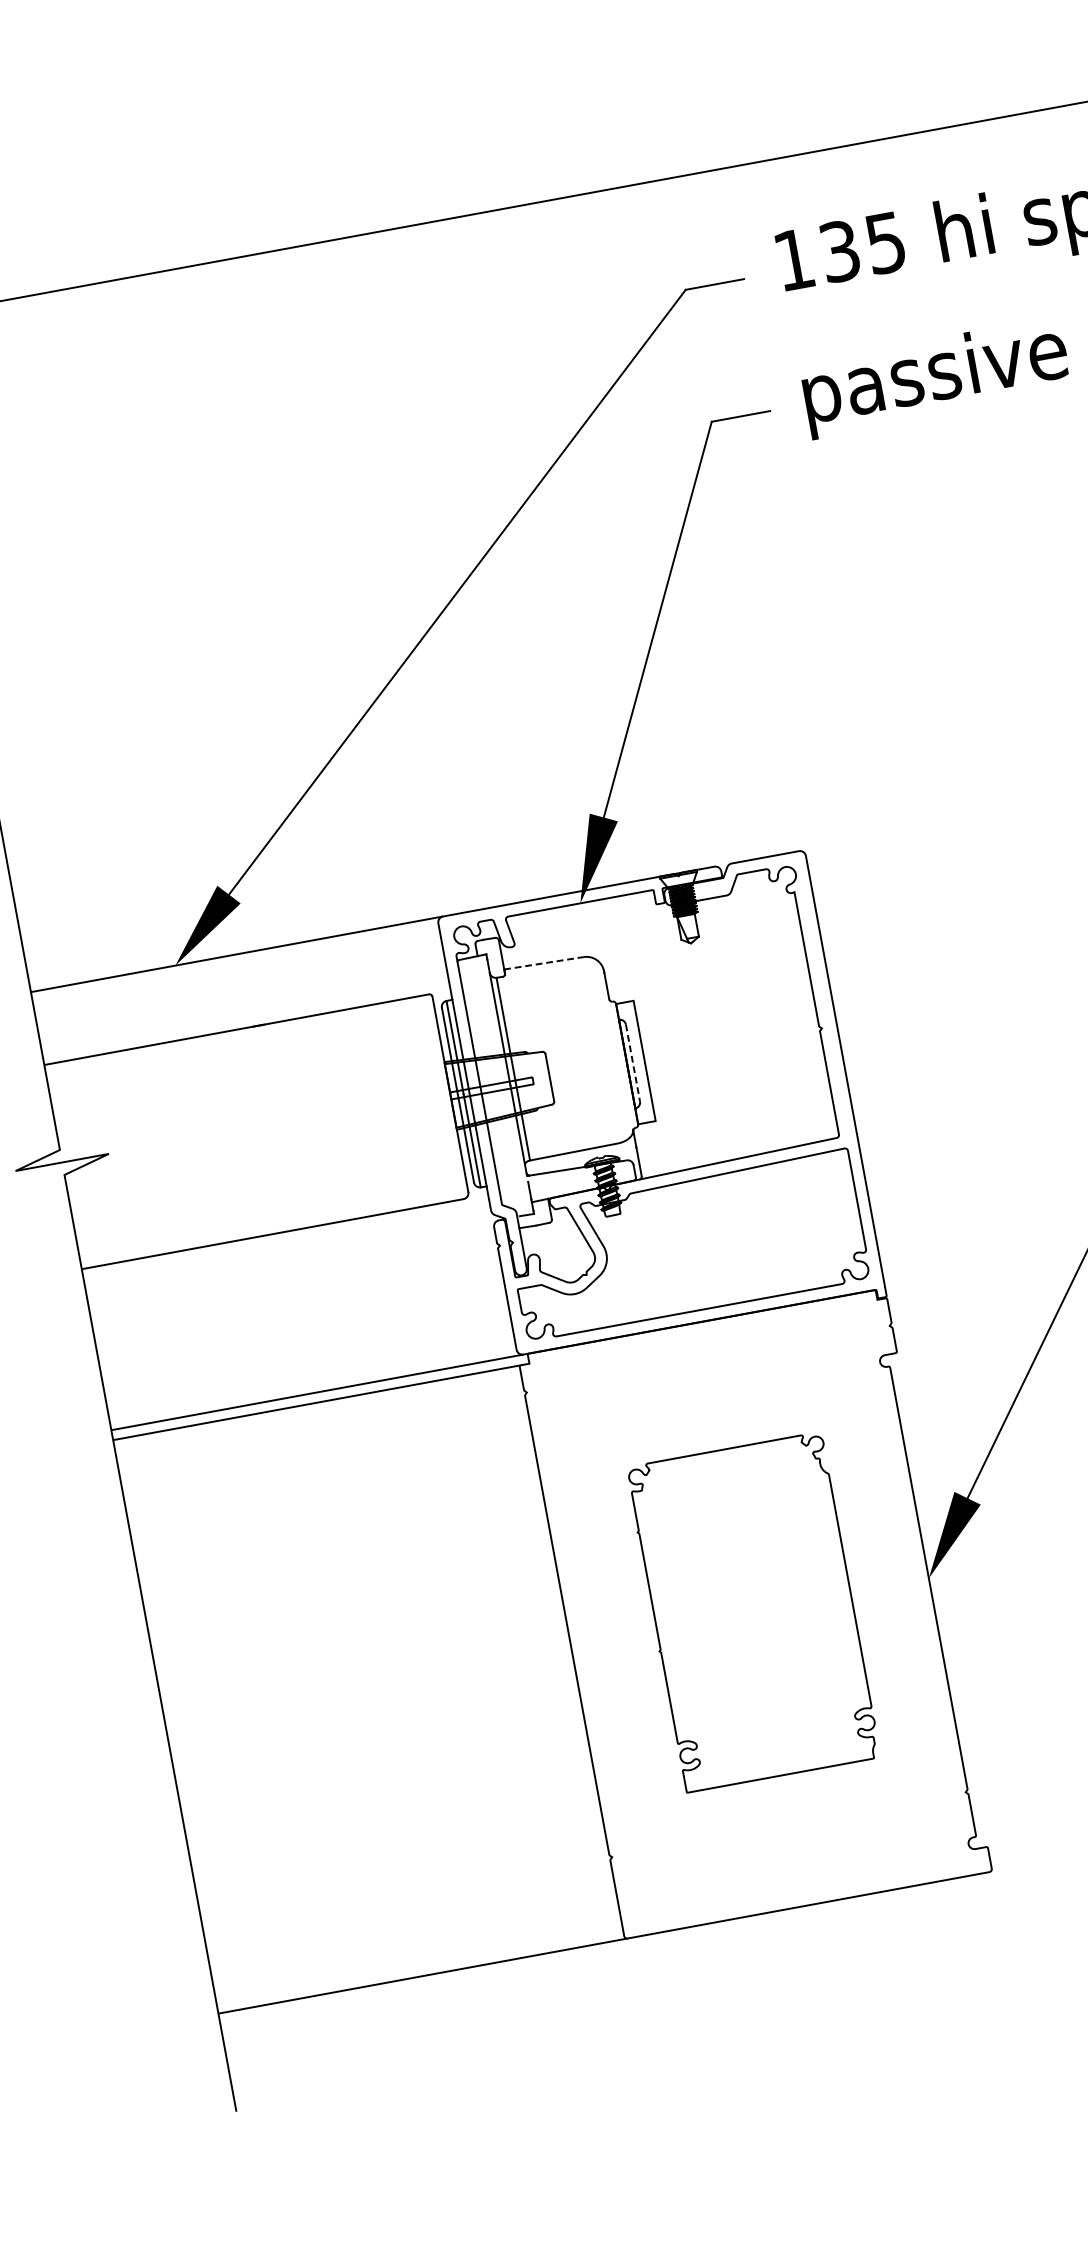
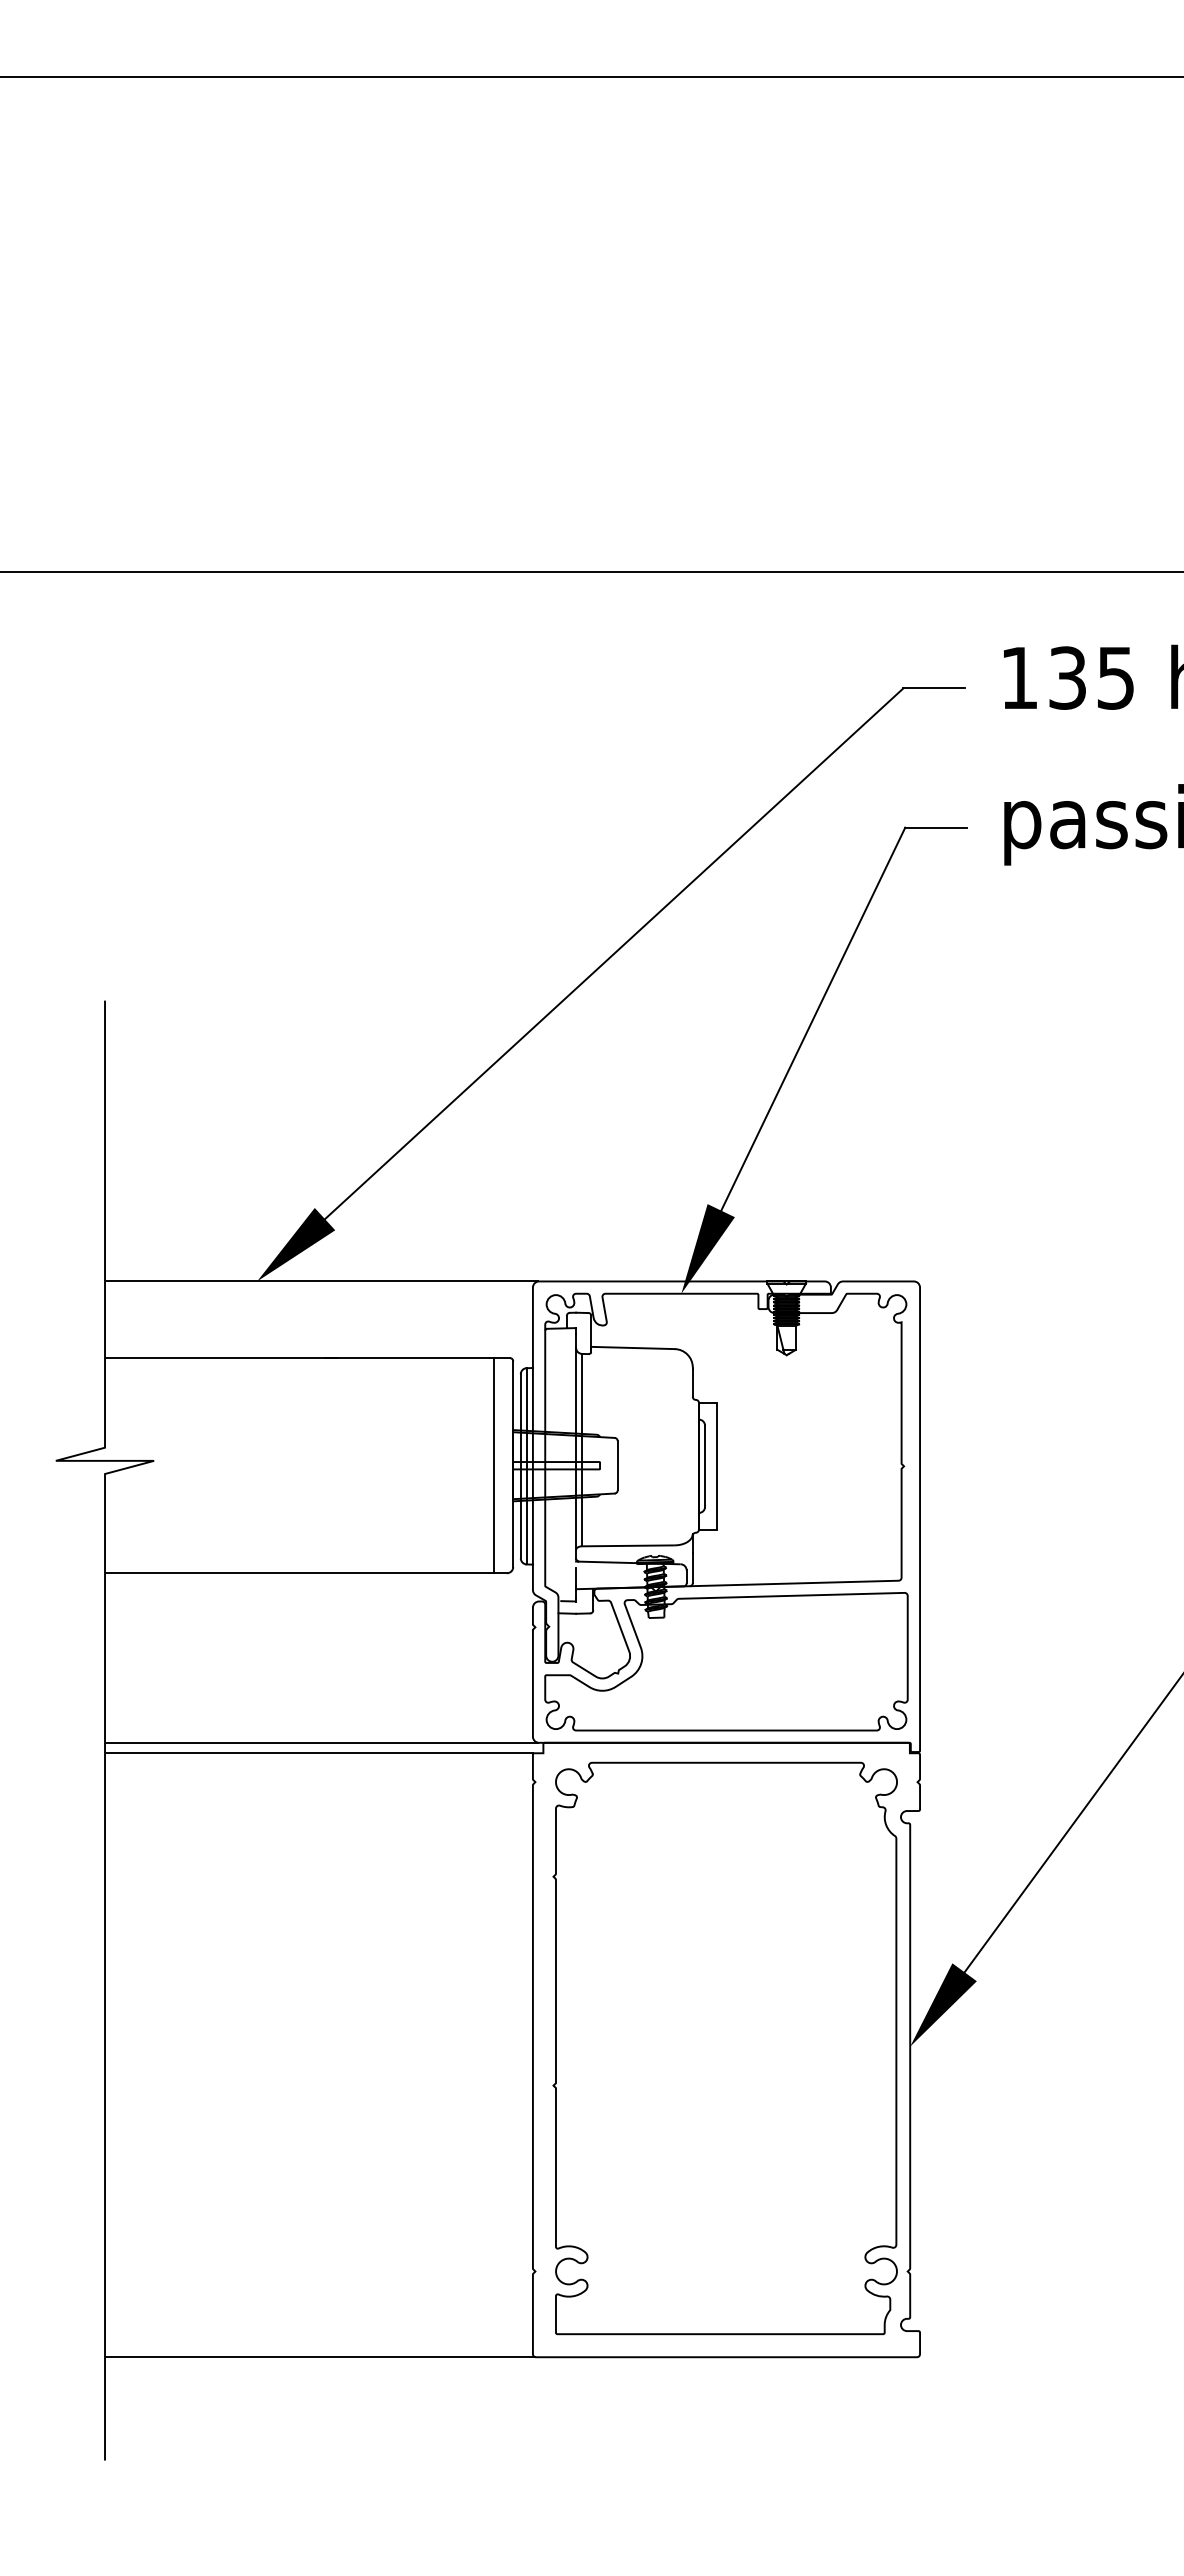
line: (544, 963) -> (633, 1348), dashed -> solid
line: (633, 1063) -> (705, 1466), dashed -> solid
line: (431, 1099) -> (493, 1465), added
part: (752, 1612) -> (724, 2048), size x1.67

